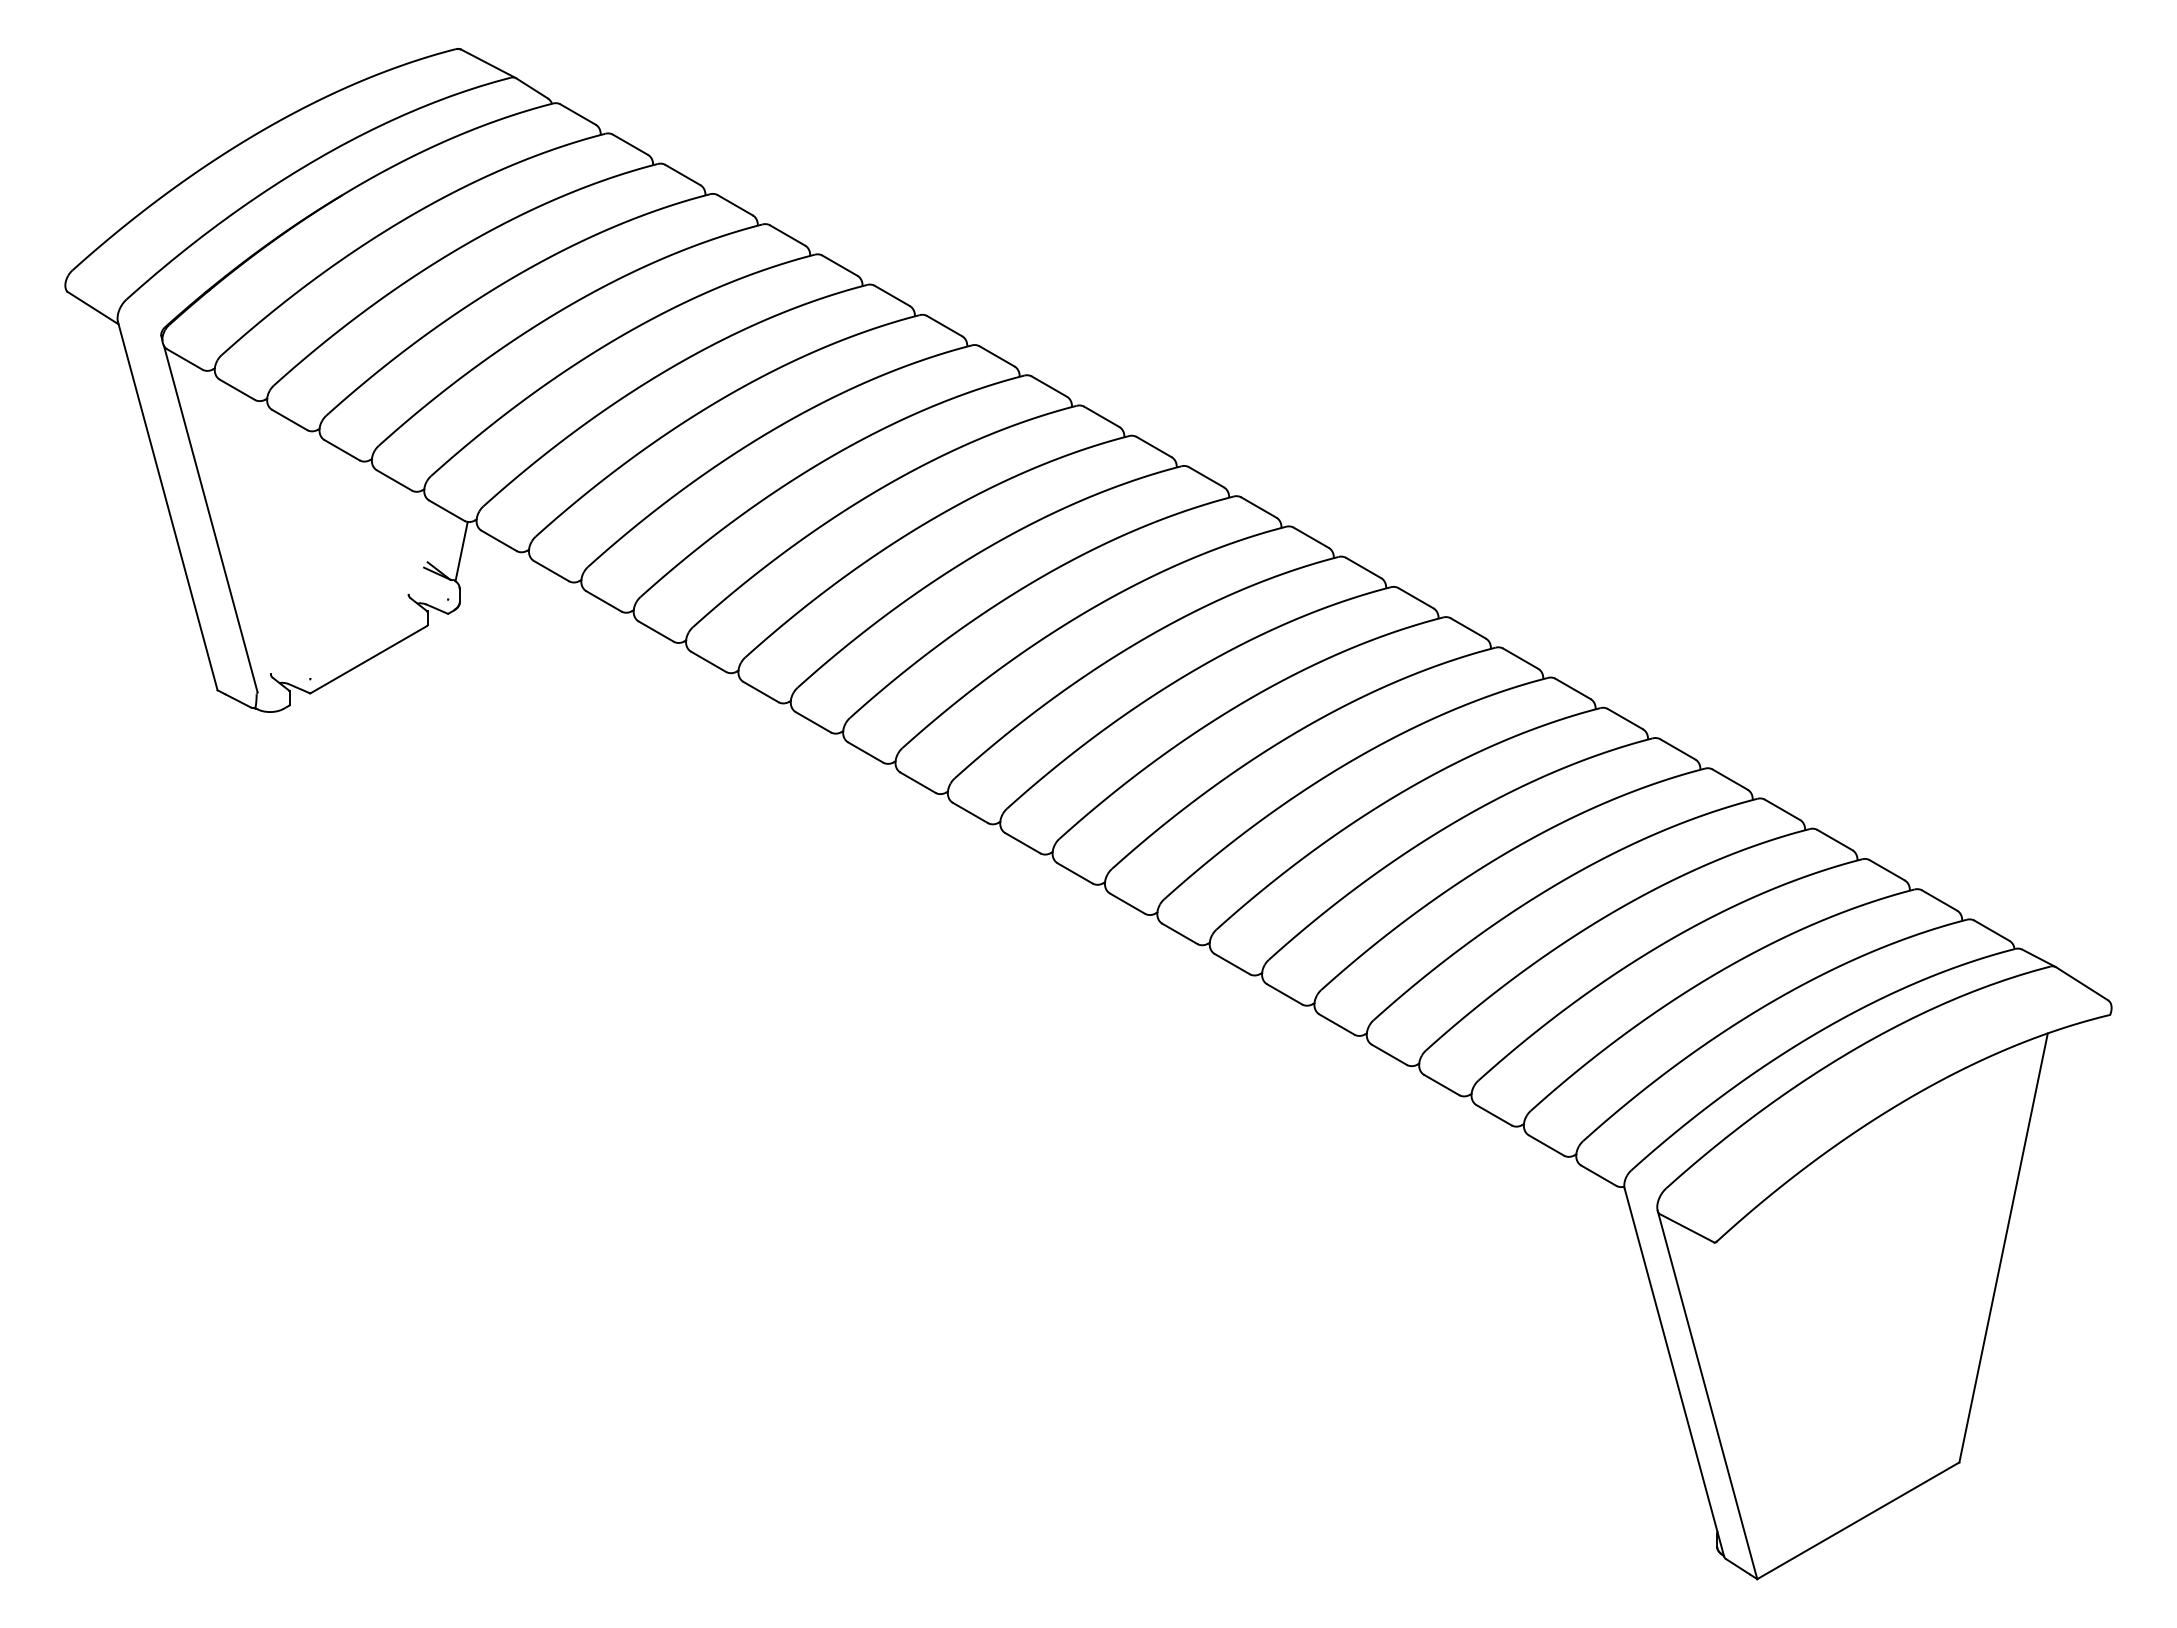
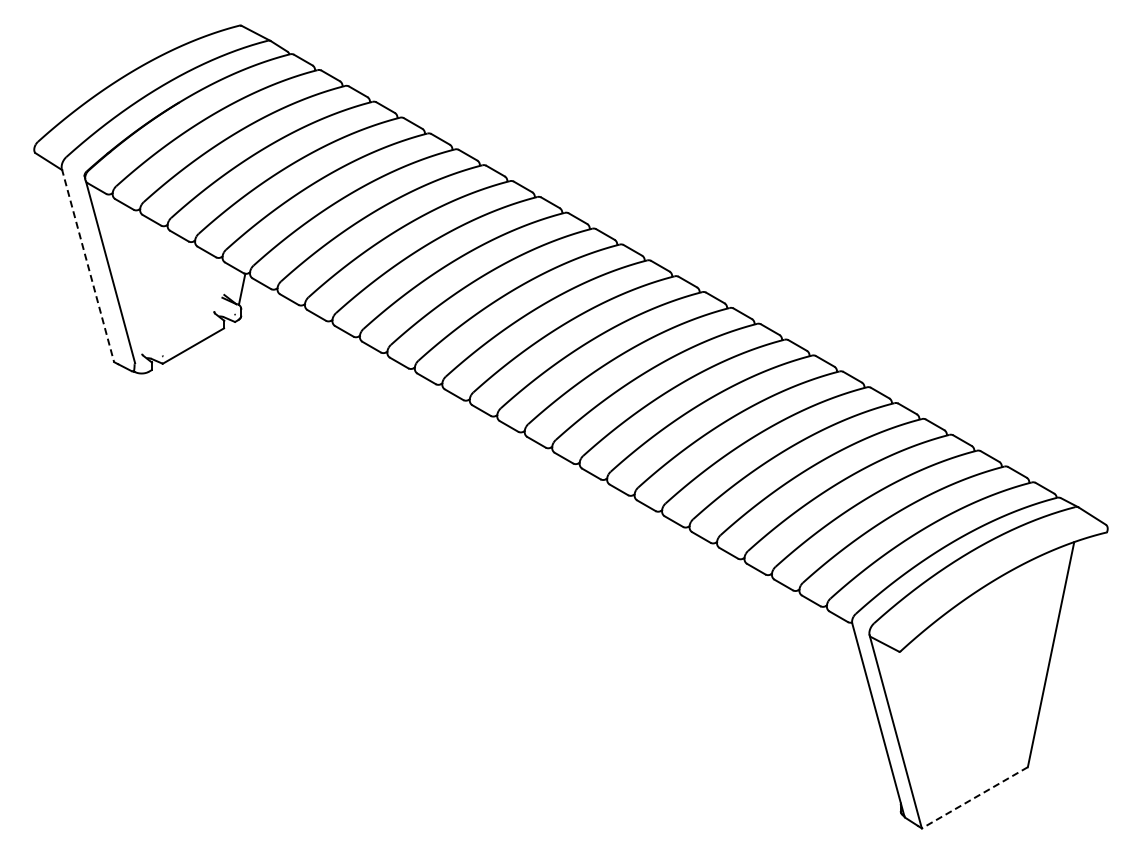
line: (168, 506) -> (88, 265), solid -> dashed
line: (1857, 1522) -> (974, 798), solid -> dashed

